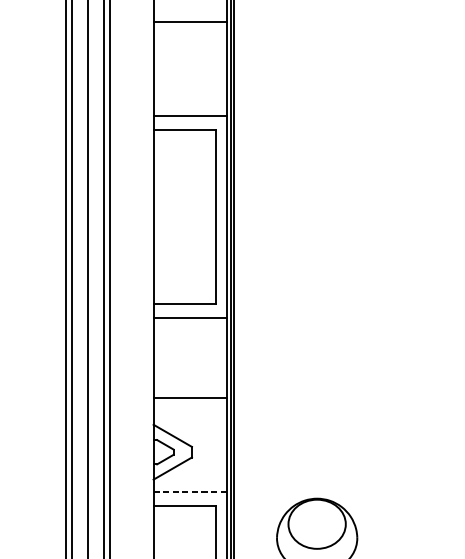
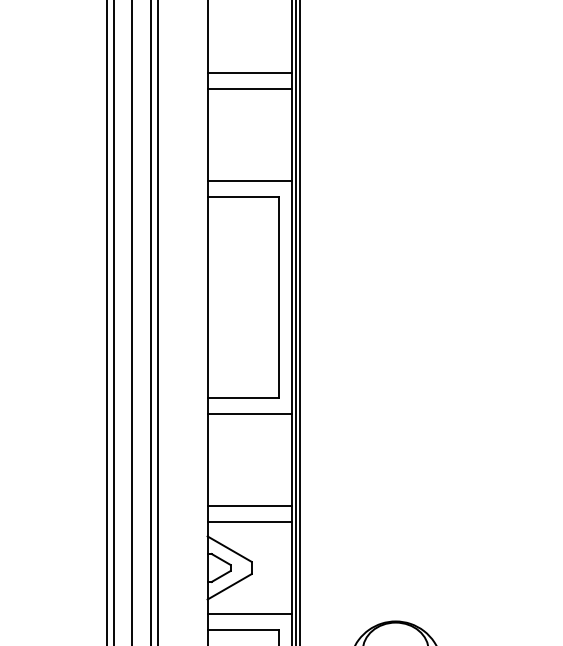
line: (190, 36) -> (249, 89), added
line: (190, 411) -> (249, 521), added
line: (190, 492) -> (249, 614), dashed -> solid

